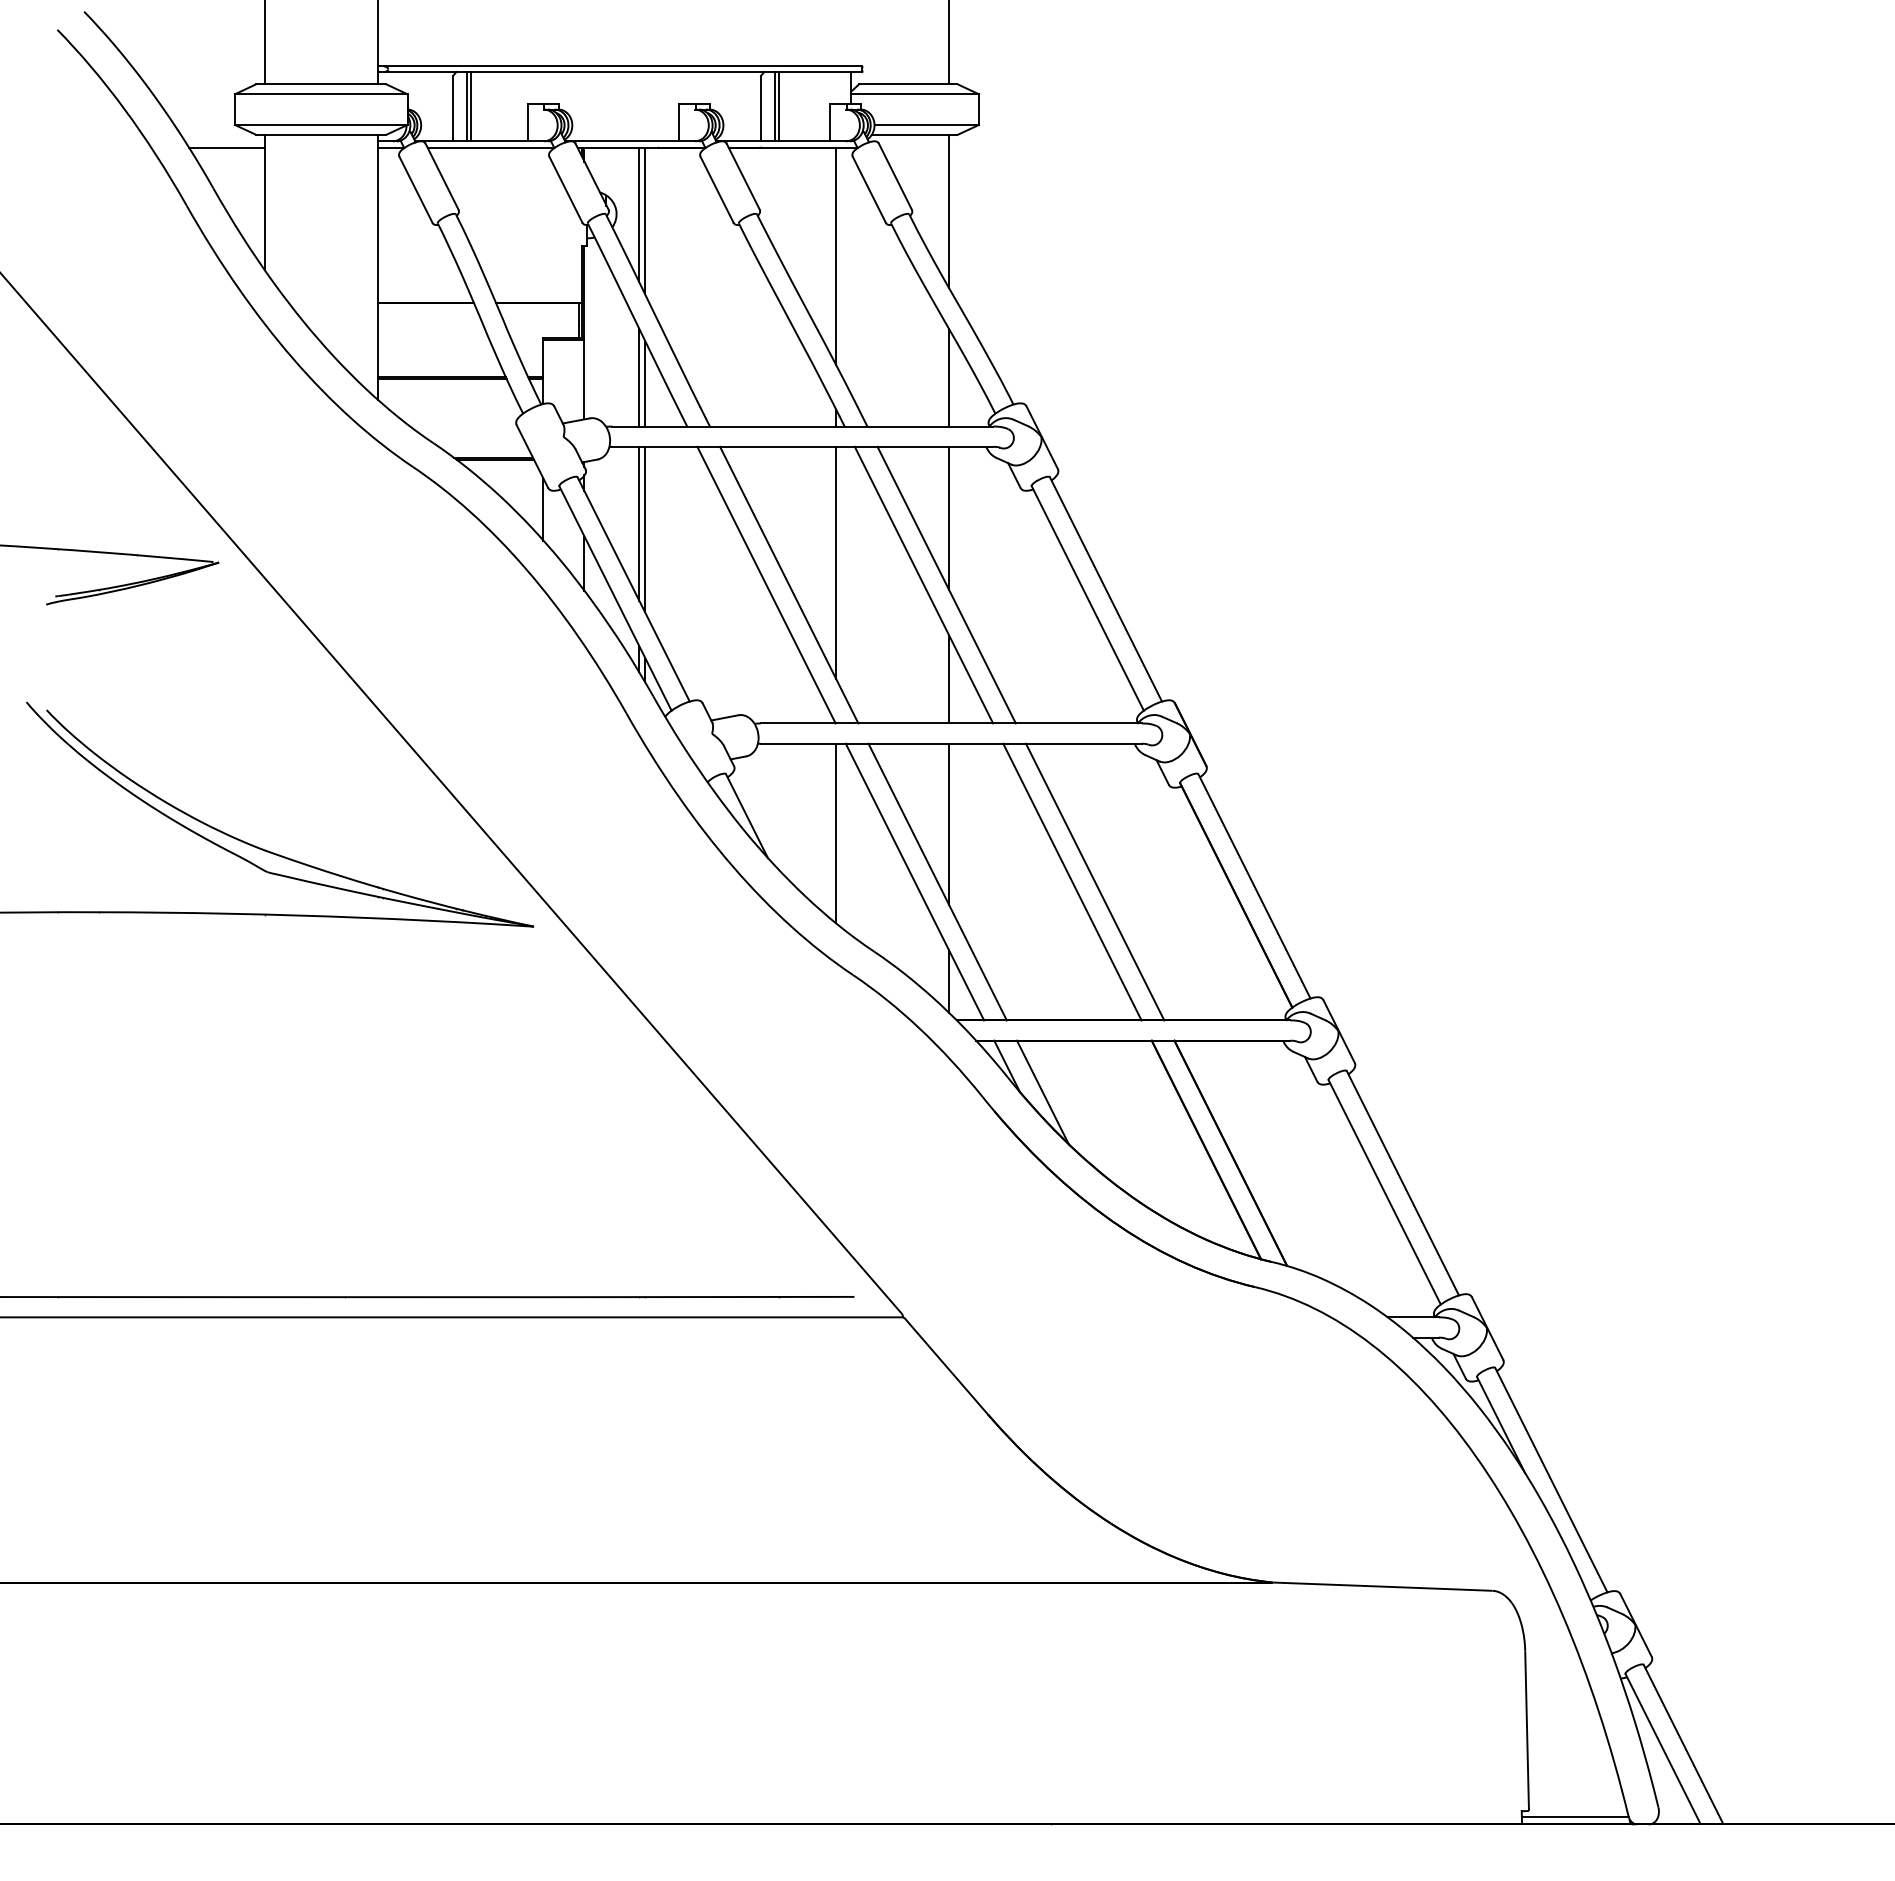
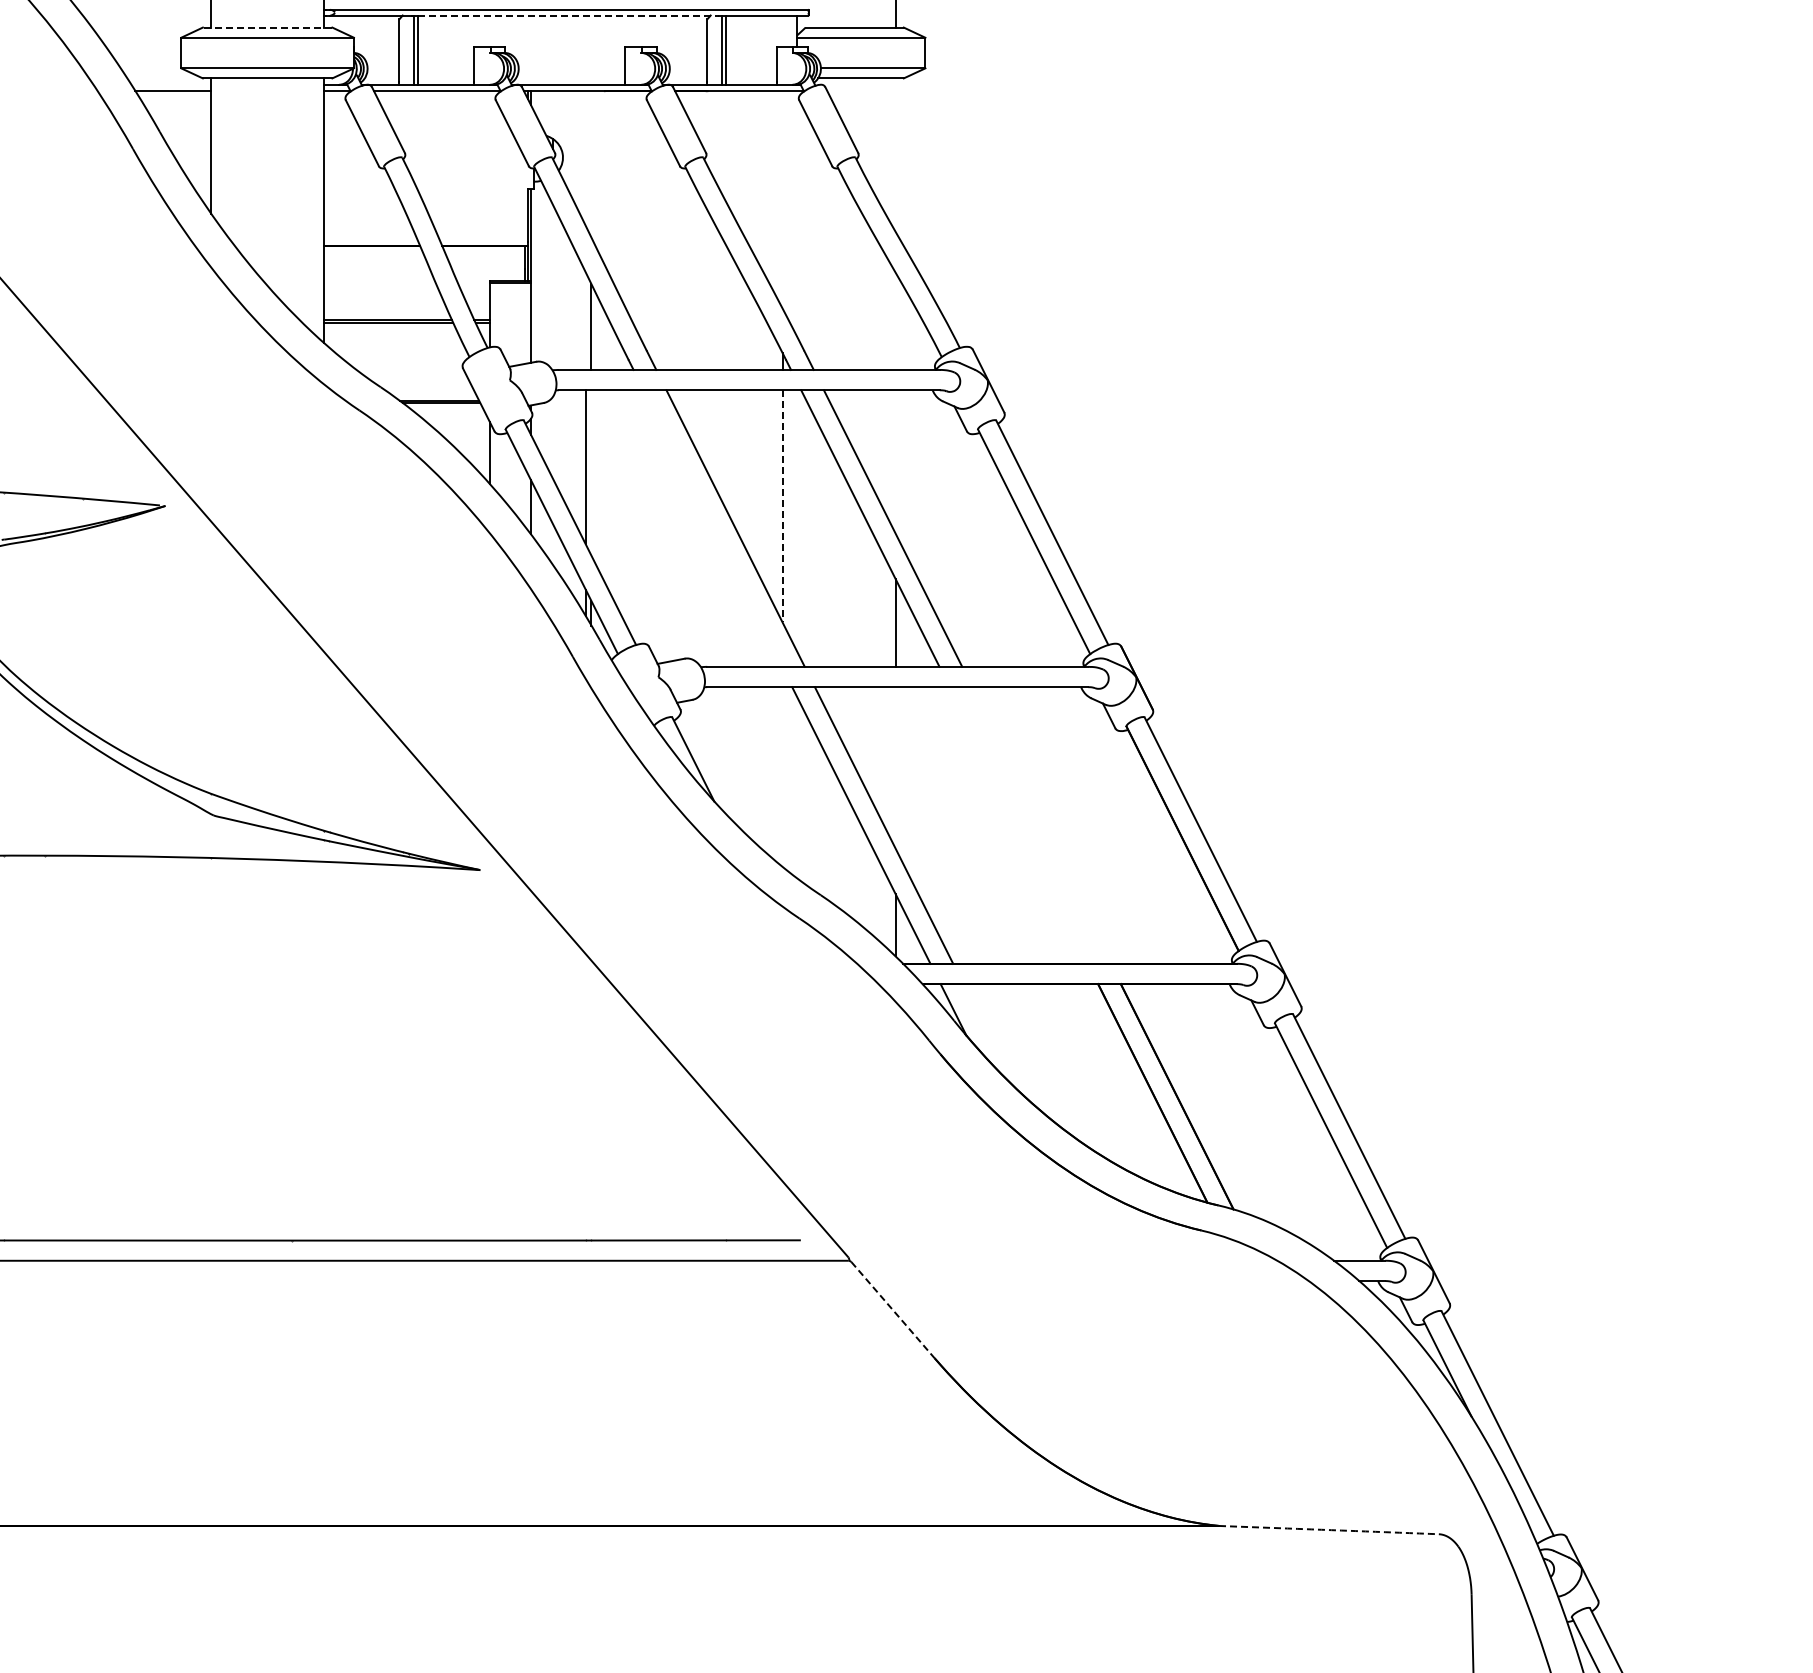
line: (622, 72) -> (568, 15), solid -> dashed
line: (321, 84) -> (267, 27), solid -> dashed
line: (949, 211) -> (895, 154), removed
line: (639, 214) -> (585, 157), removed
line: (645, 220) -> (591, 163), removed
line: (836, 256) -> (782, 199), removed
line: (639, 377) -> (585, 320), removed
line: (949, 377) -> (895, 320), removed
line: (949, 518) -> (895, 461), removed
line: (645, 529) -> (591, 472), removed
line: (836, 563) -> (782, 506), solid -> dashed
line: (766, 584) -> (712, 527), removed
line: (949, 824) -> (895, 767), removed
line: (836, 833) -> (782, 776), removed
line: (1072, 881) -> (1018, 824), removed
line: (1095, 881) -> (1041, 824), removed
line: (1042, 1092) -> (988, 1035), removed
line: (946, 1366) -> (892, 1309), solid -> dashed
line: (1384, 1586) -> (1330, 1529), solid -> dashed

